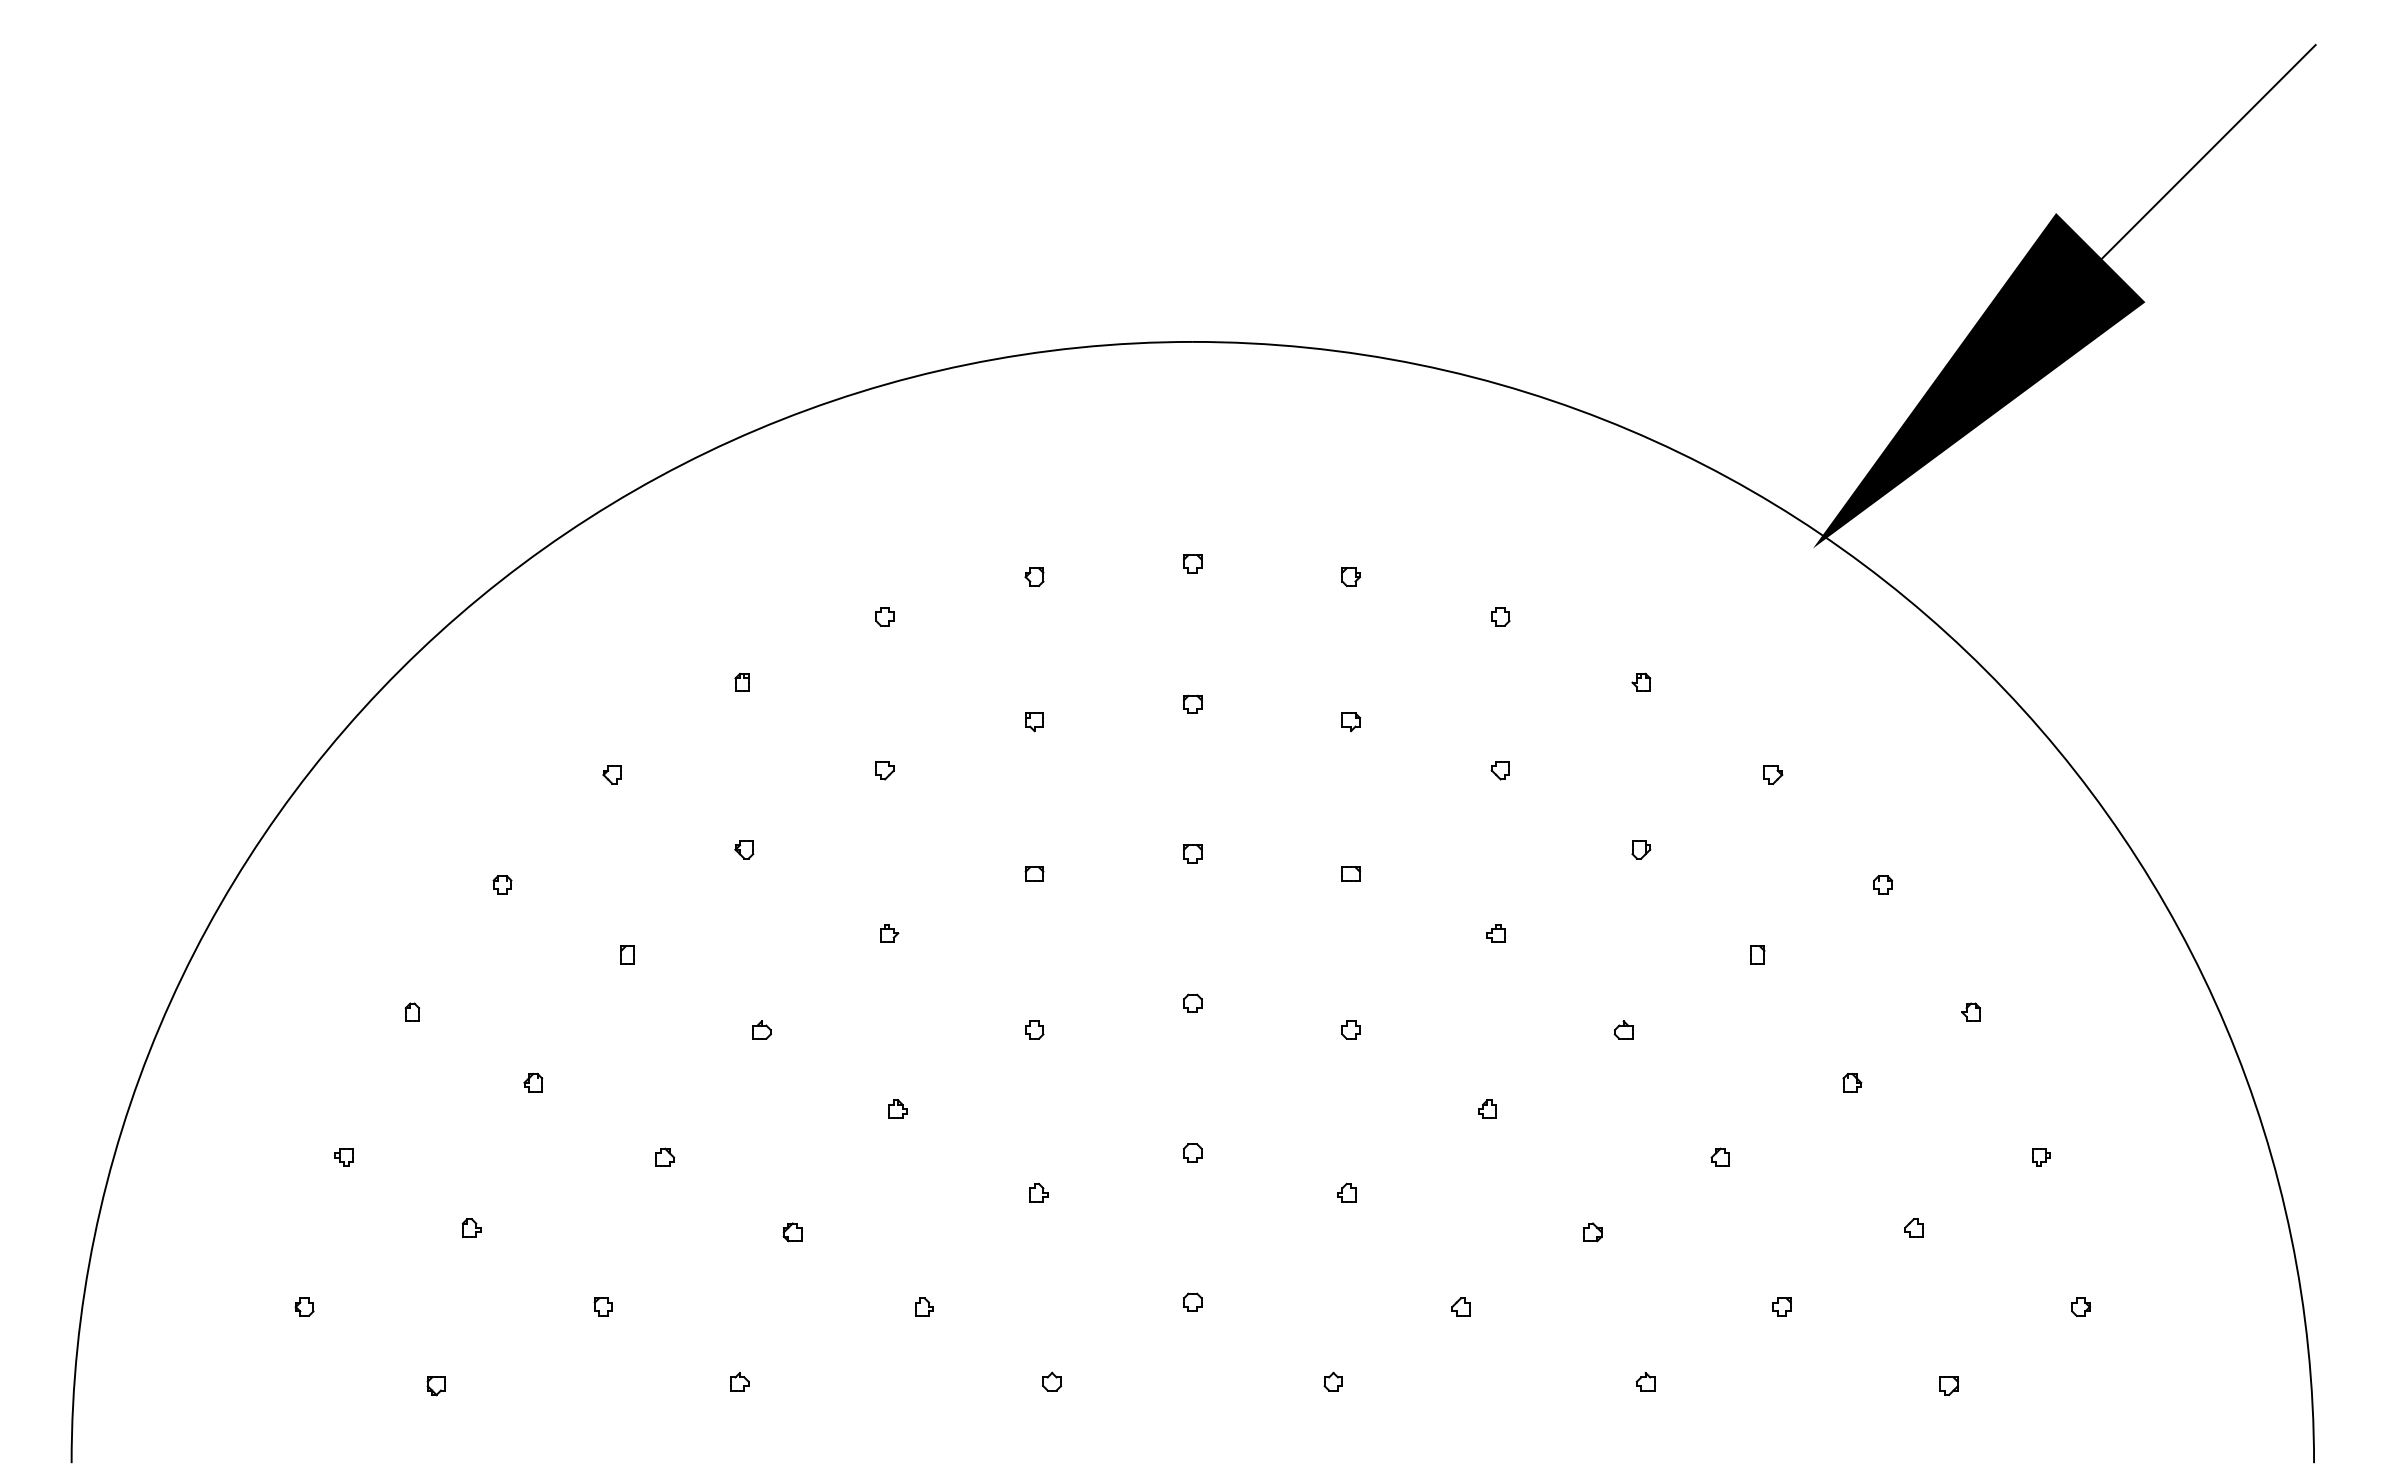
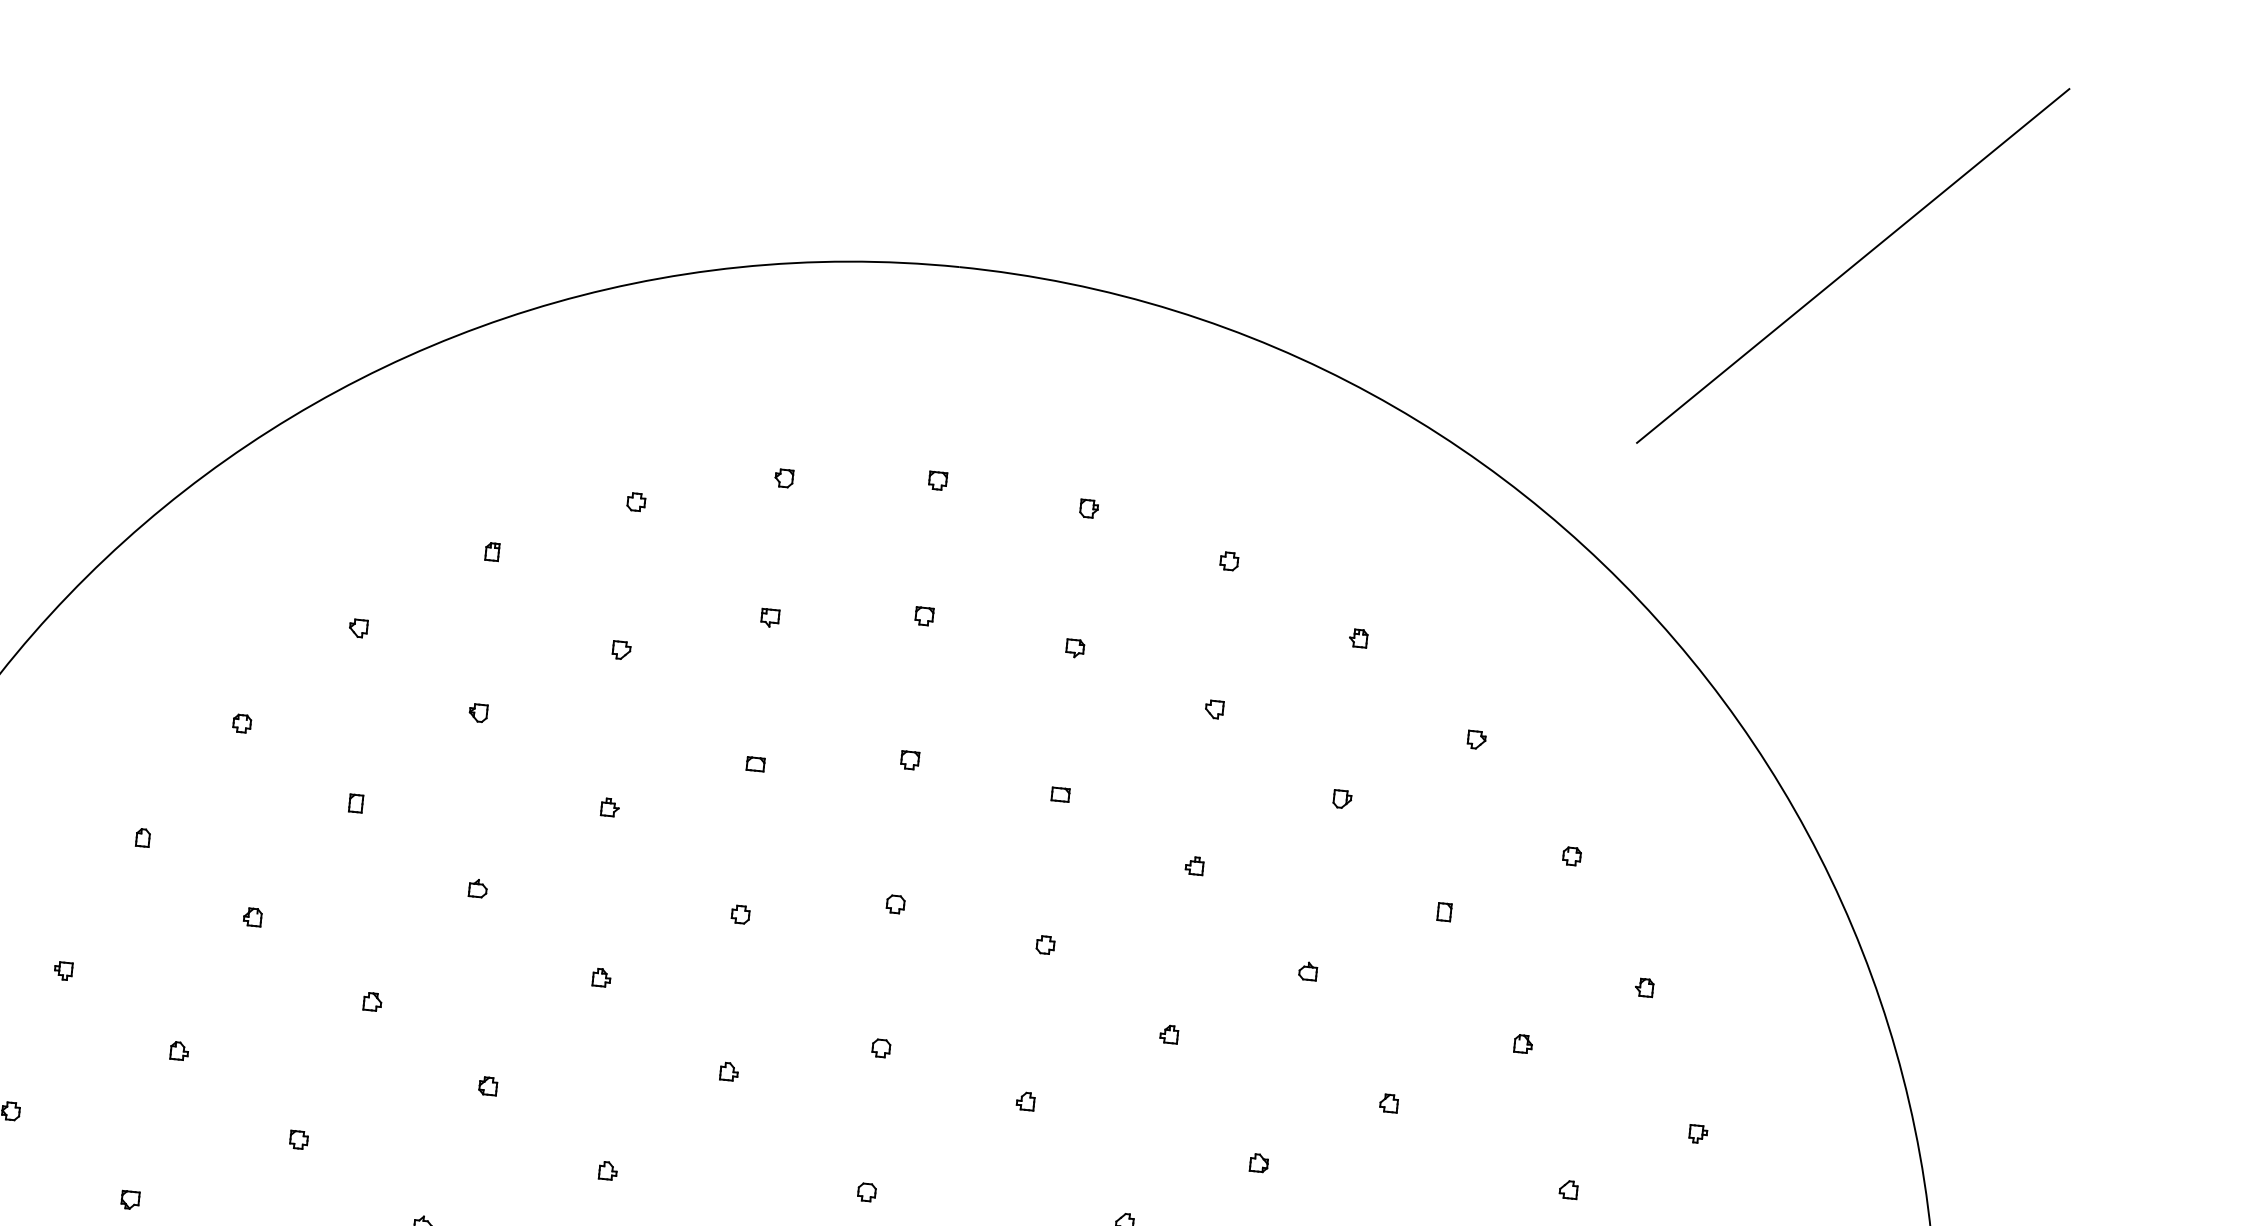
fill: (1979, 380) -> (1713, 379), removed

